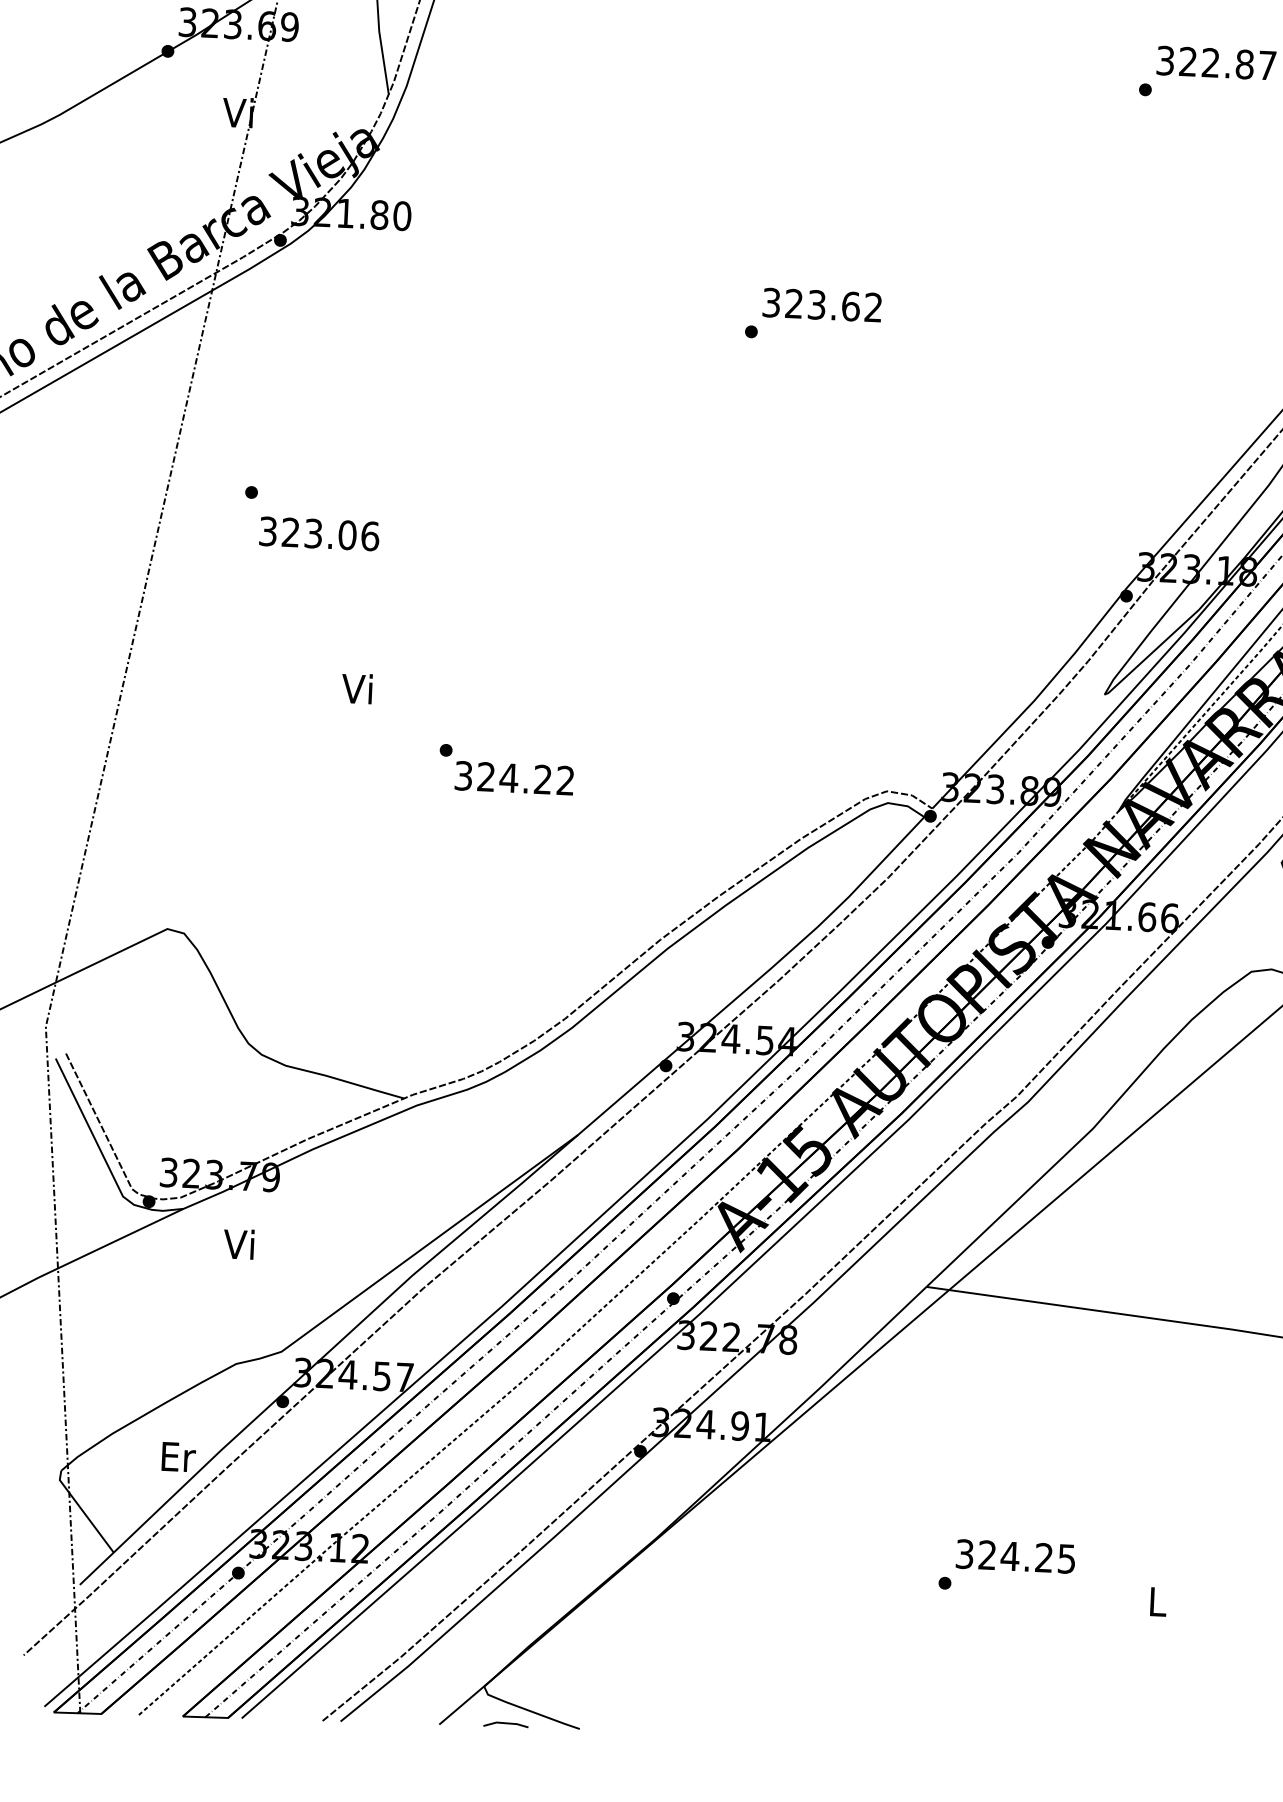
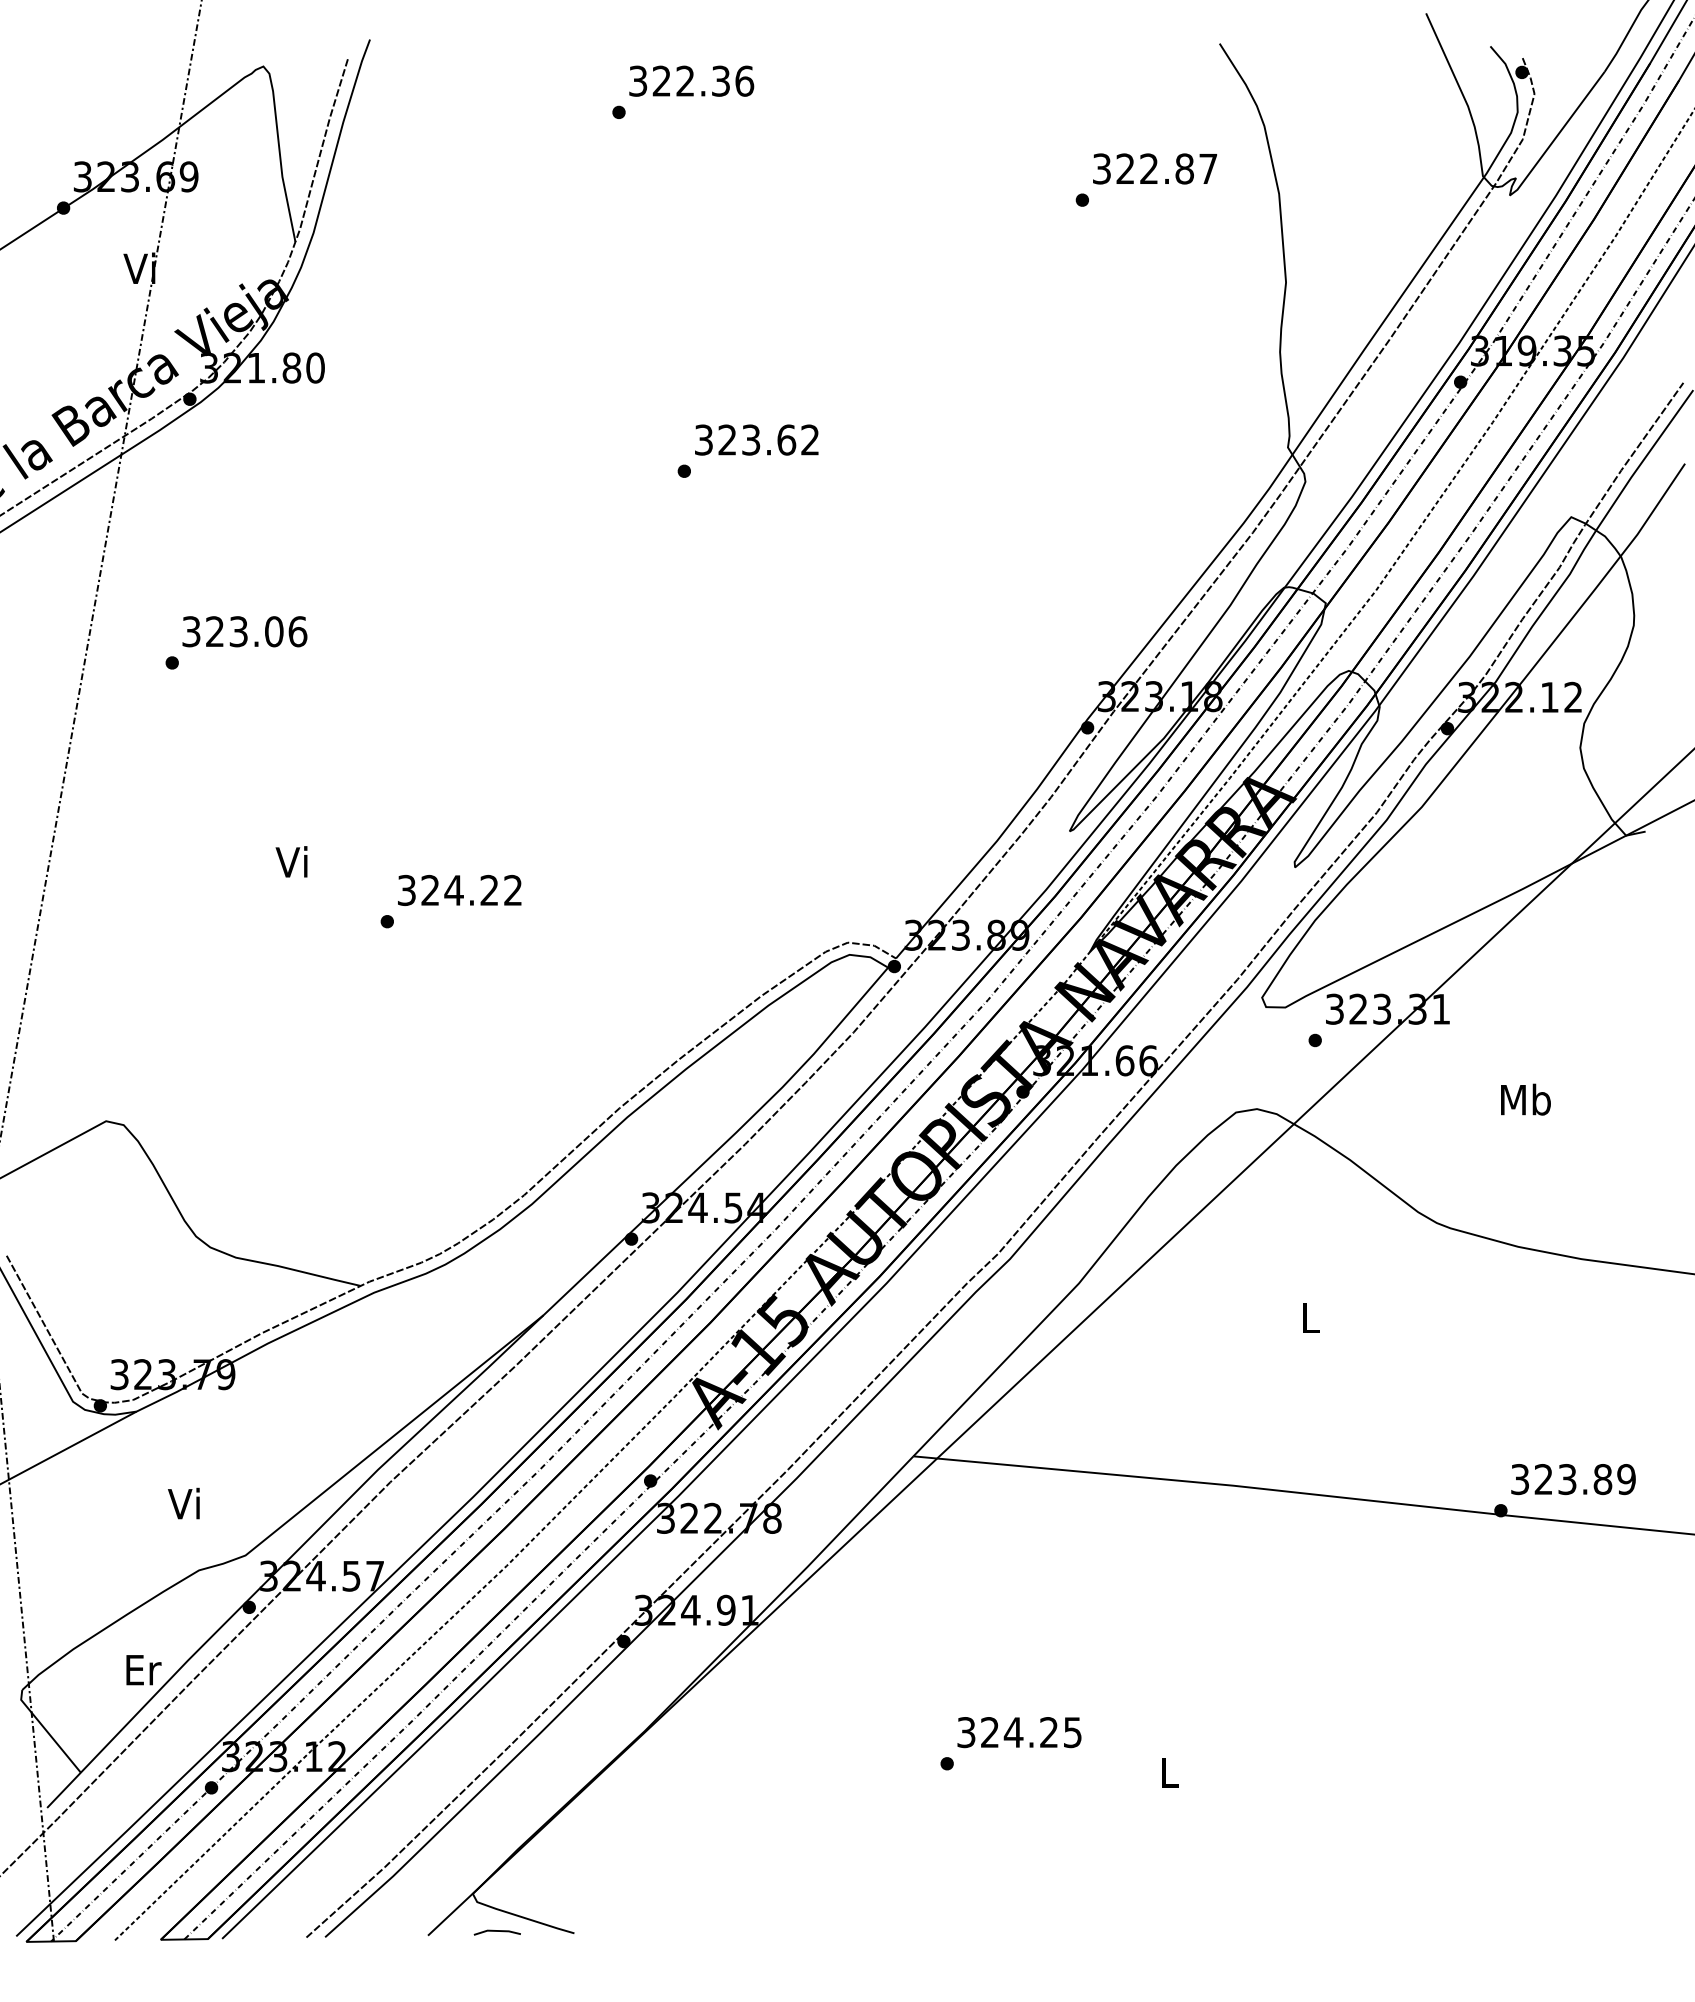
text: (319, 533) -> (244, 631), moved
text: (514, 778) -> (459, 890), moved
text: (238, 1244) -> (183, 1503), moved

